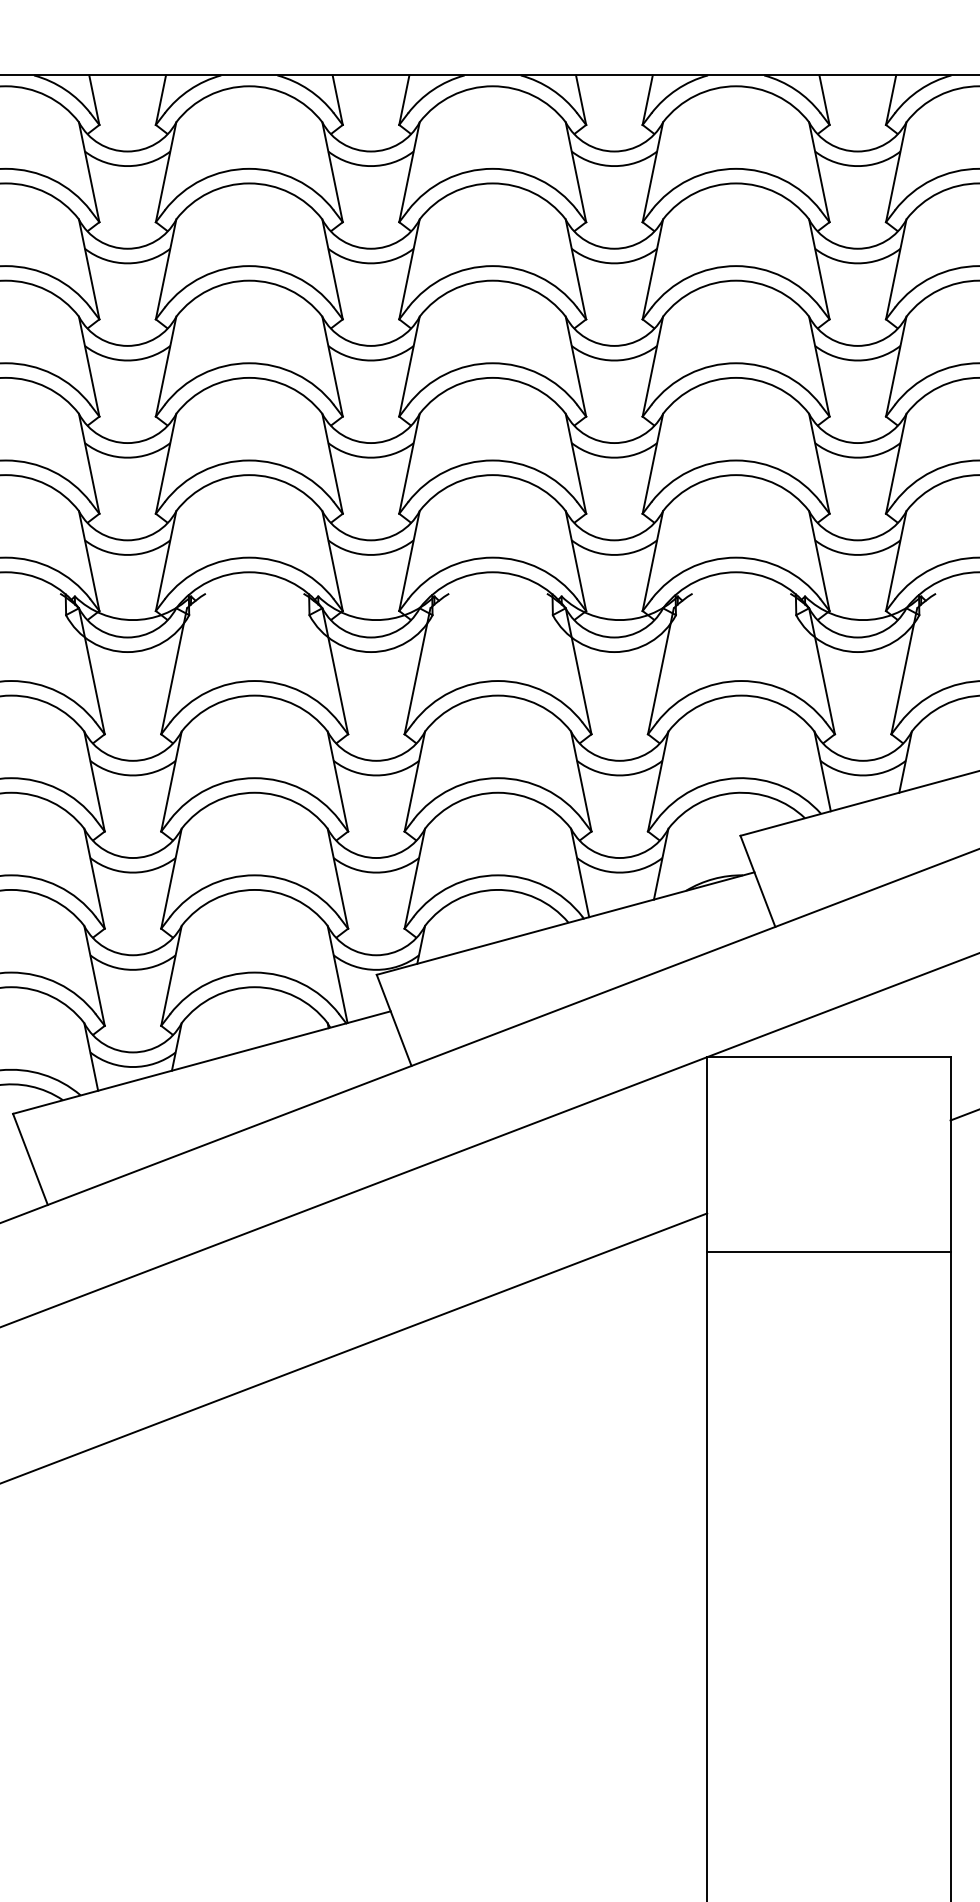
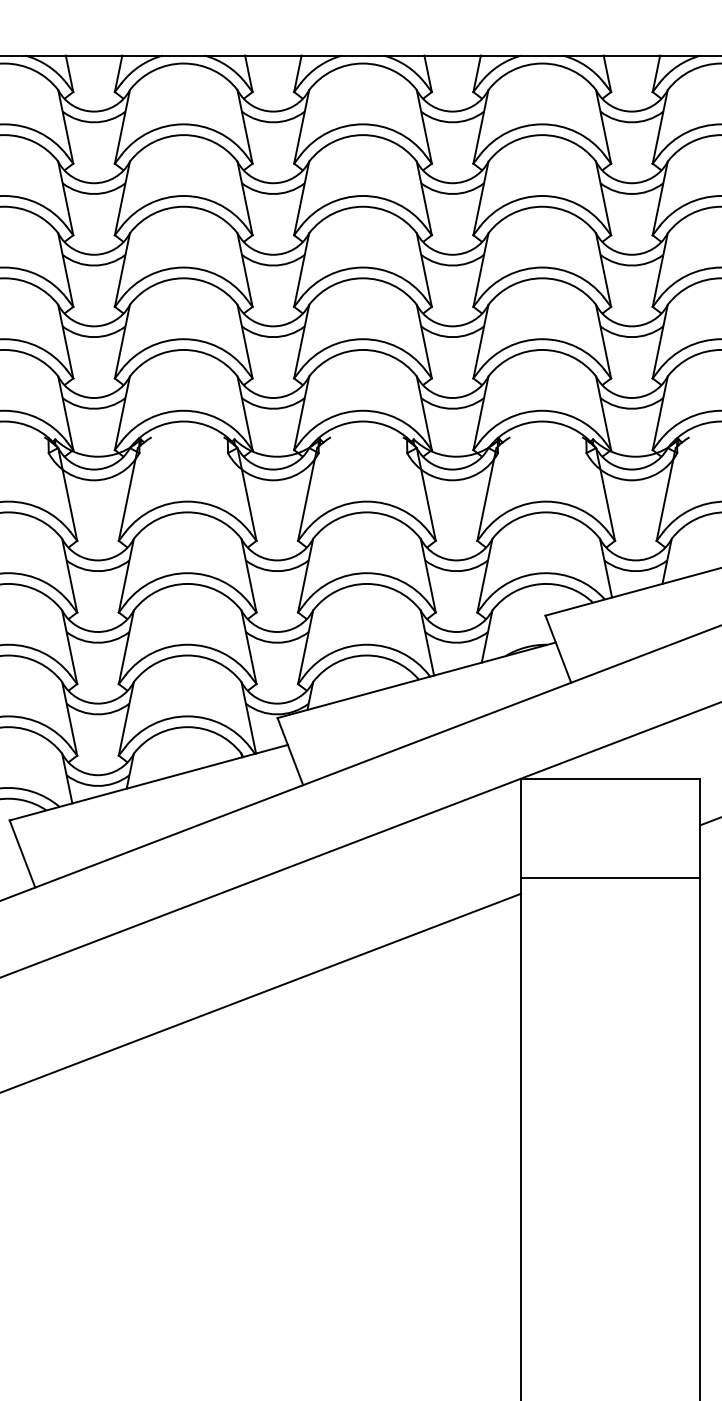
line: (828, 1252) -> (610, 878), moved

